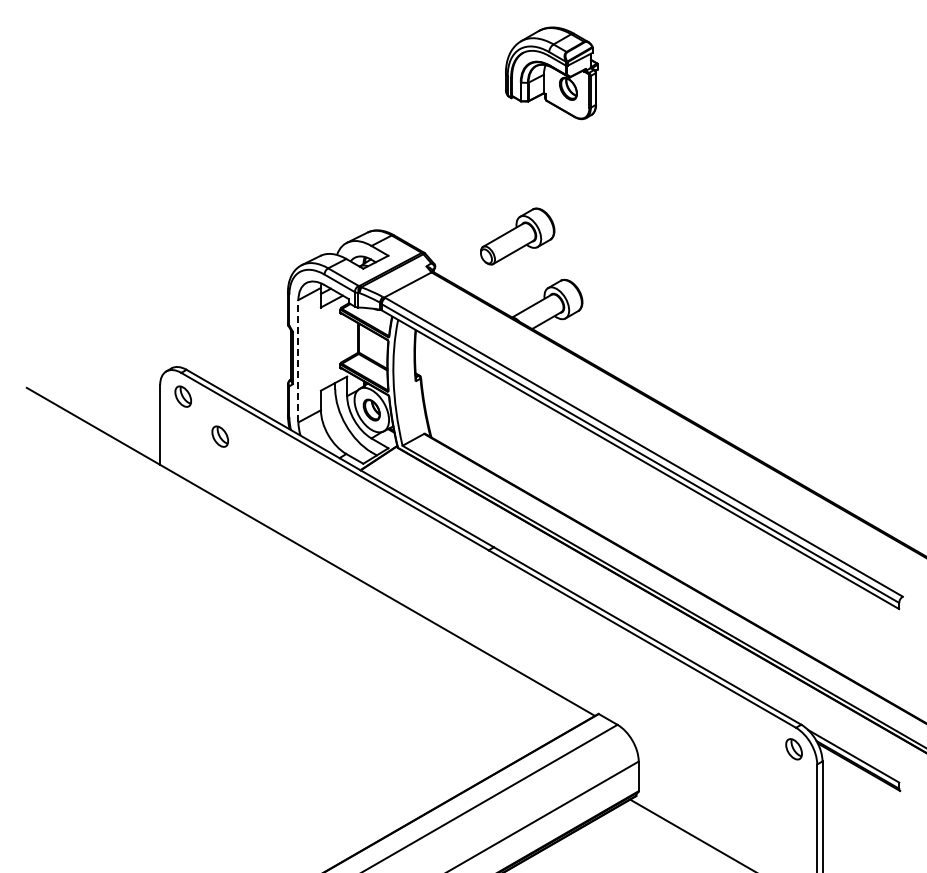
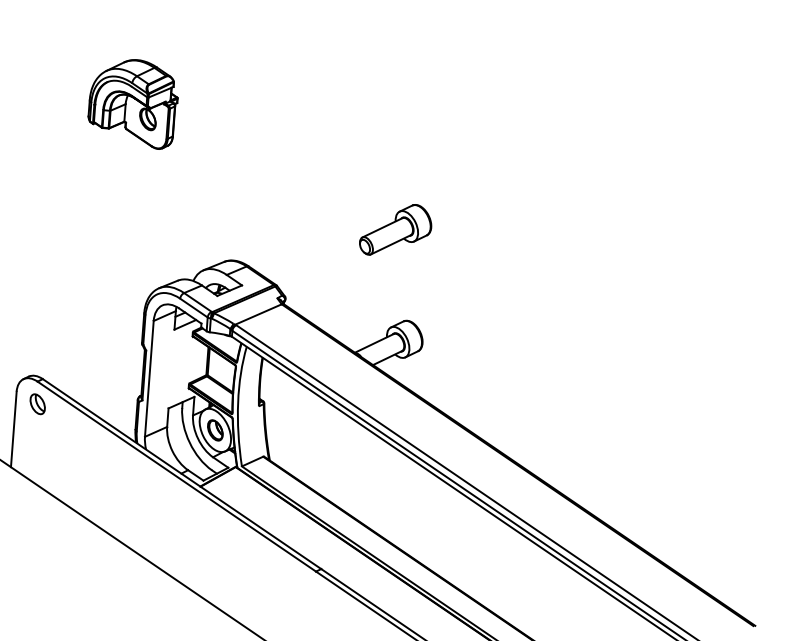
part: (551, 73) -> (132, 103), moved
part: (517, 236) -> (395, 230), moved
line: (298, 360) -> (149, 378), dashed -> solid
part: (219, 436) -> (69, 444), removed

